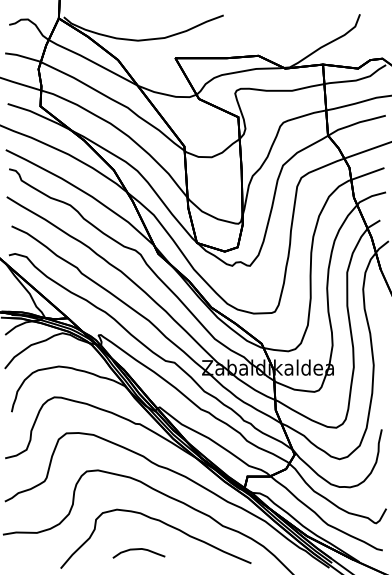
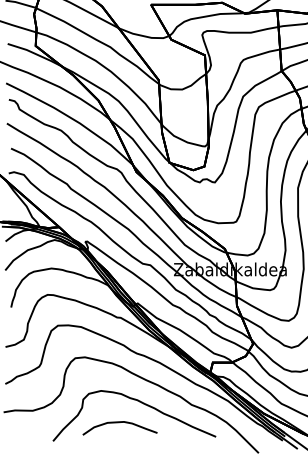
part: (138, 553) -> (119, 428), size x1.67

